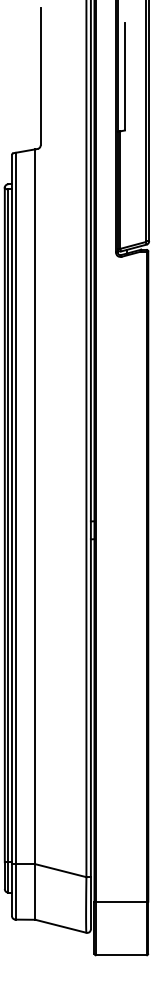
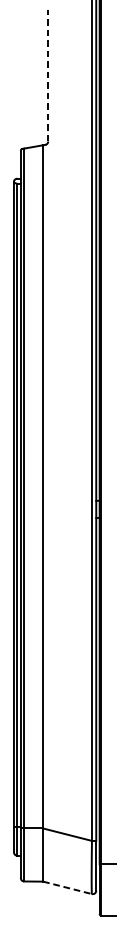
line: (40, 76) -> (48, 75), solid -> dashed
line: (61, 926) -> (68, 888), solid -> dashed

